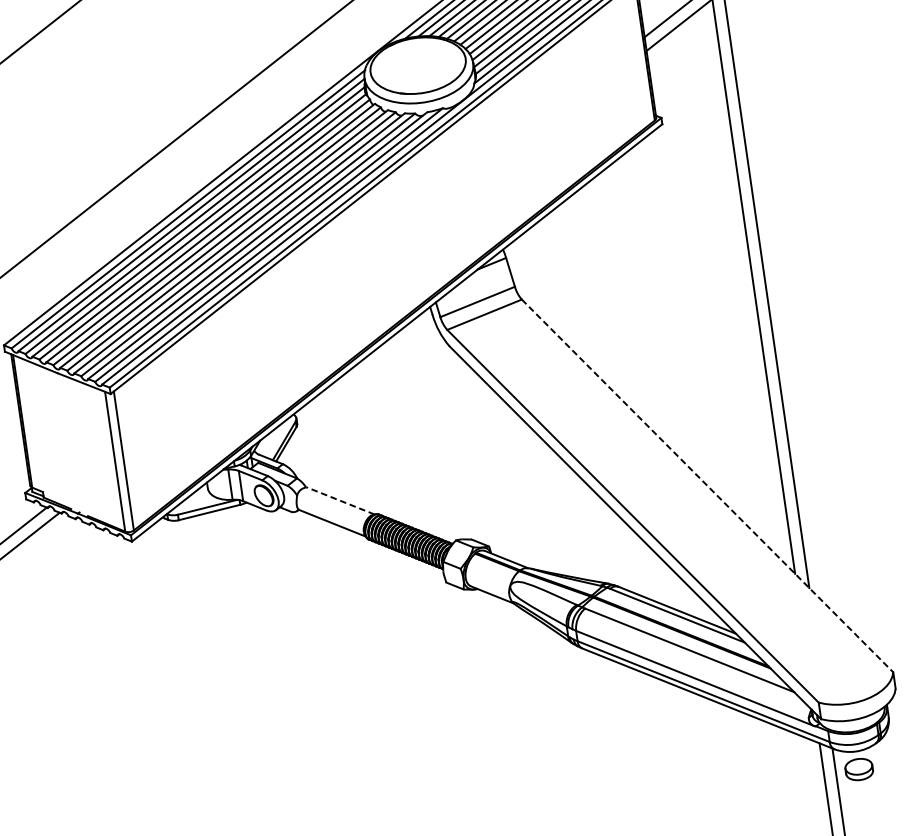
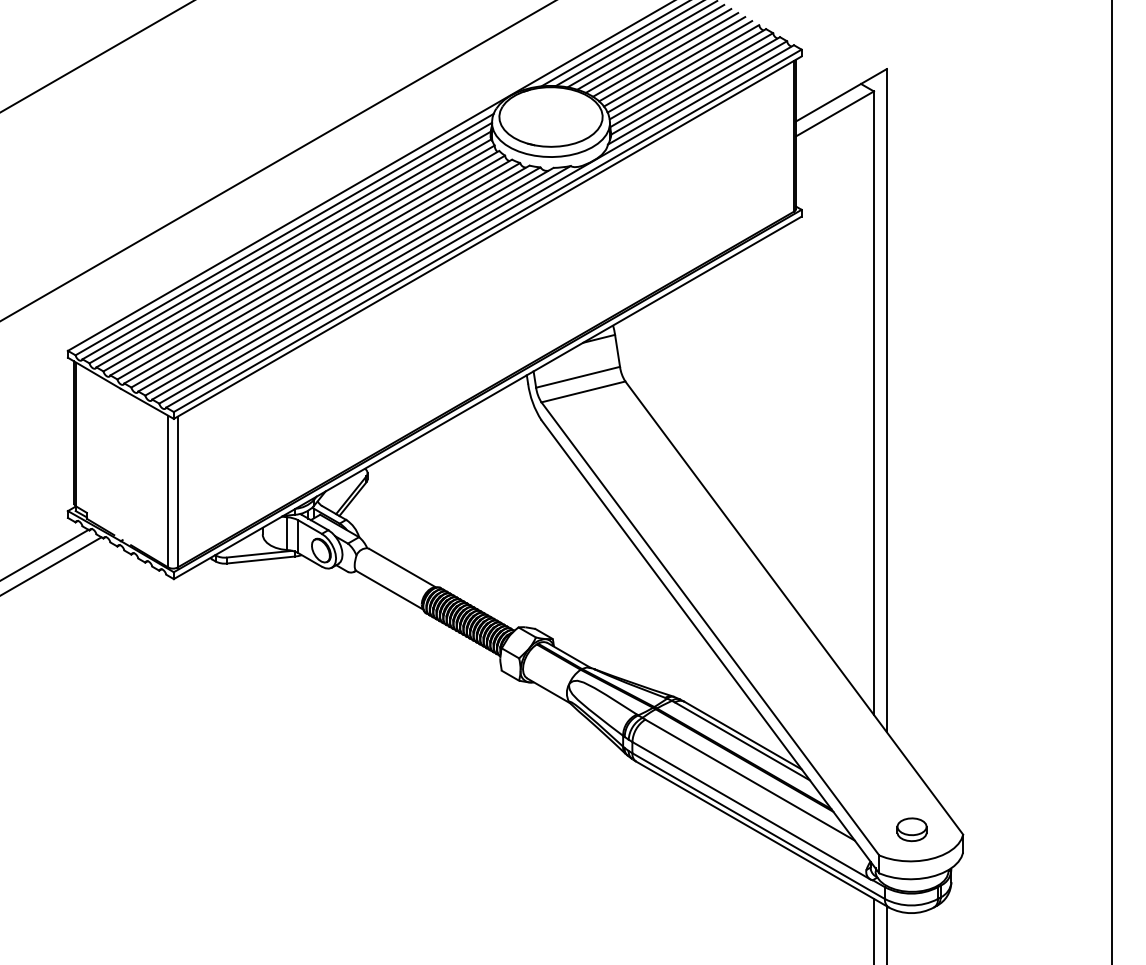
line: (707, 486) -> (794, 608), dashed -> solid
line: (341, 501) -> (402, 568), dashed -> solid
part: (858, 769) -> (911, 829), moved

